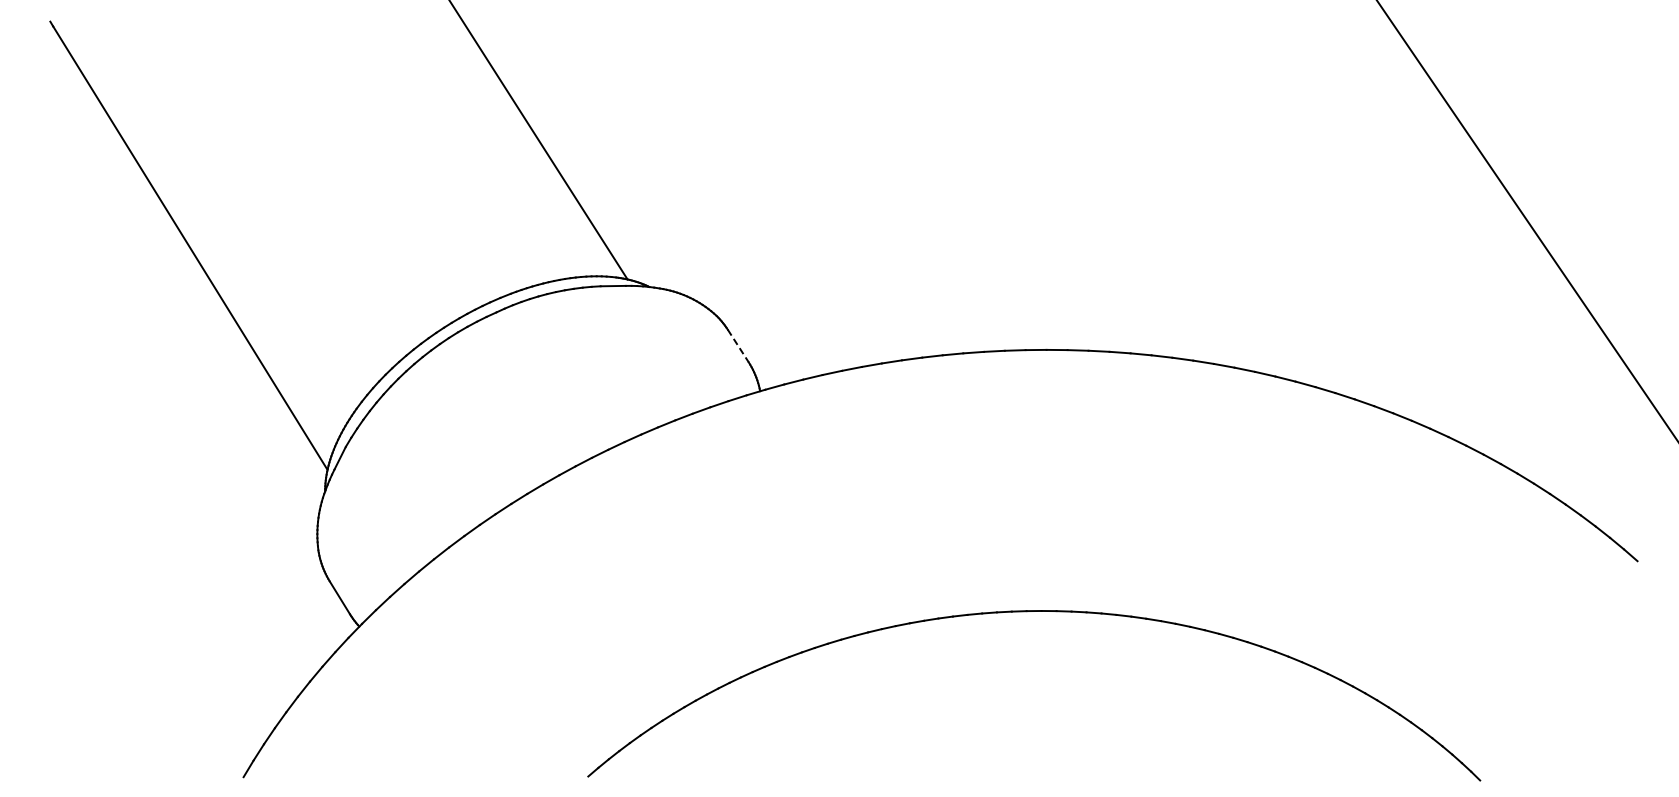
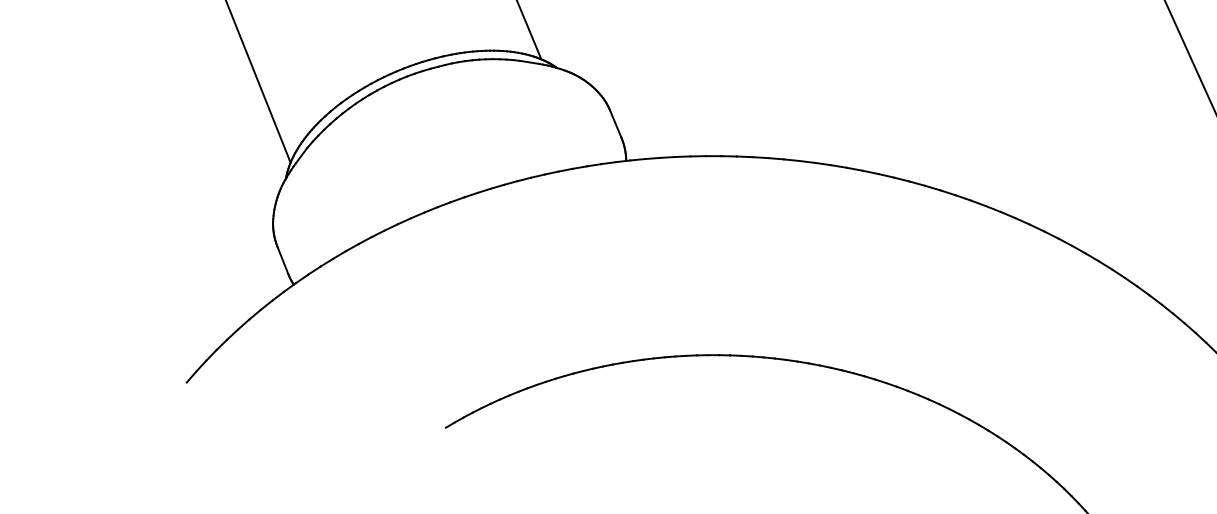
line: (738, 346) -> (615, 124), dashed -> solid

